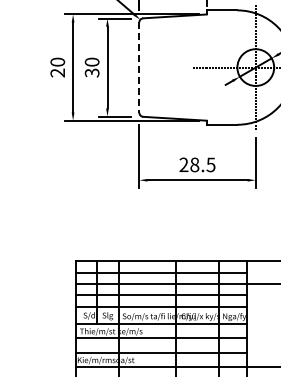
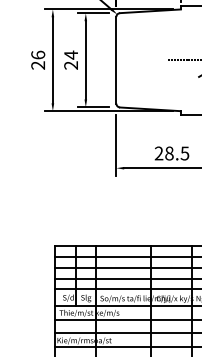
text: (57, 61) -> (37, 54), 20 -> 26
text: (91, 67) -> (70, 60), 30 -> 24
line: (139, 68) -> (116, 61), dashed -> solid

